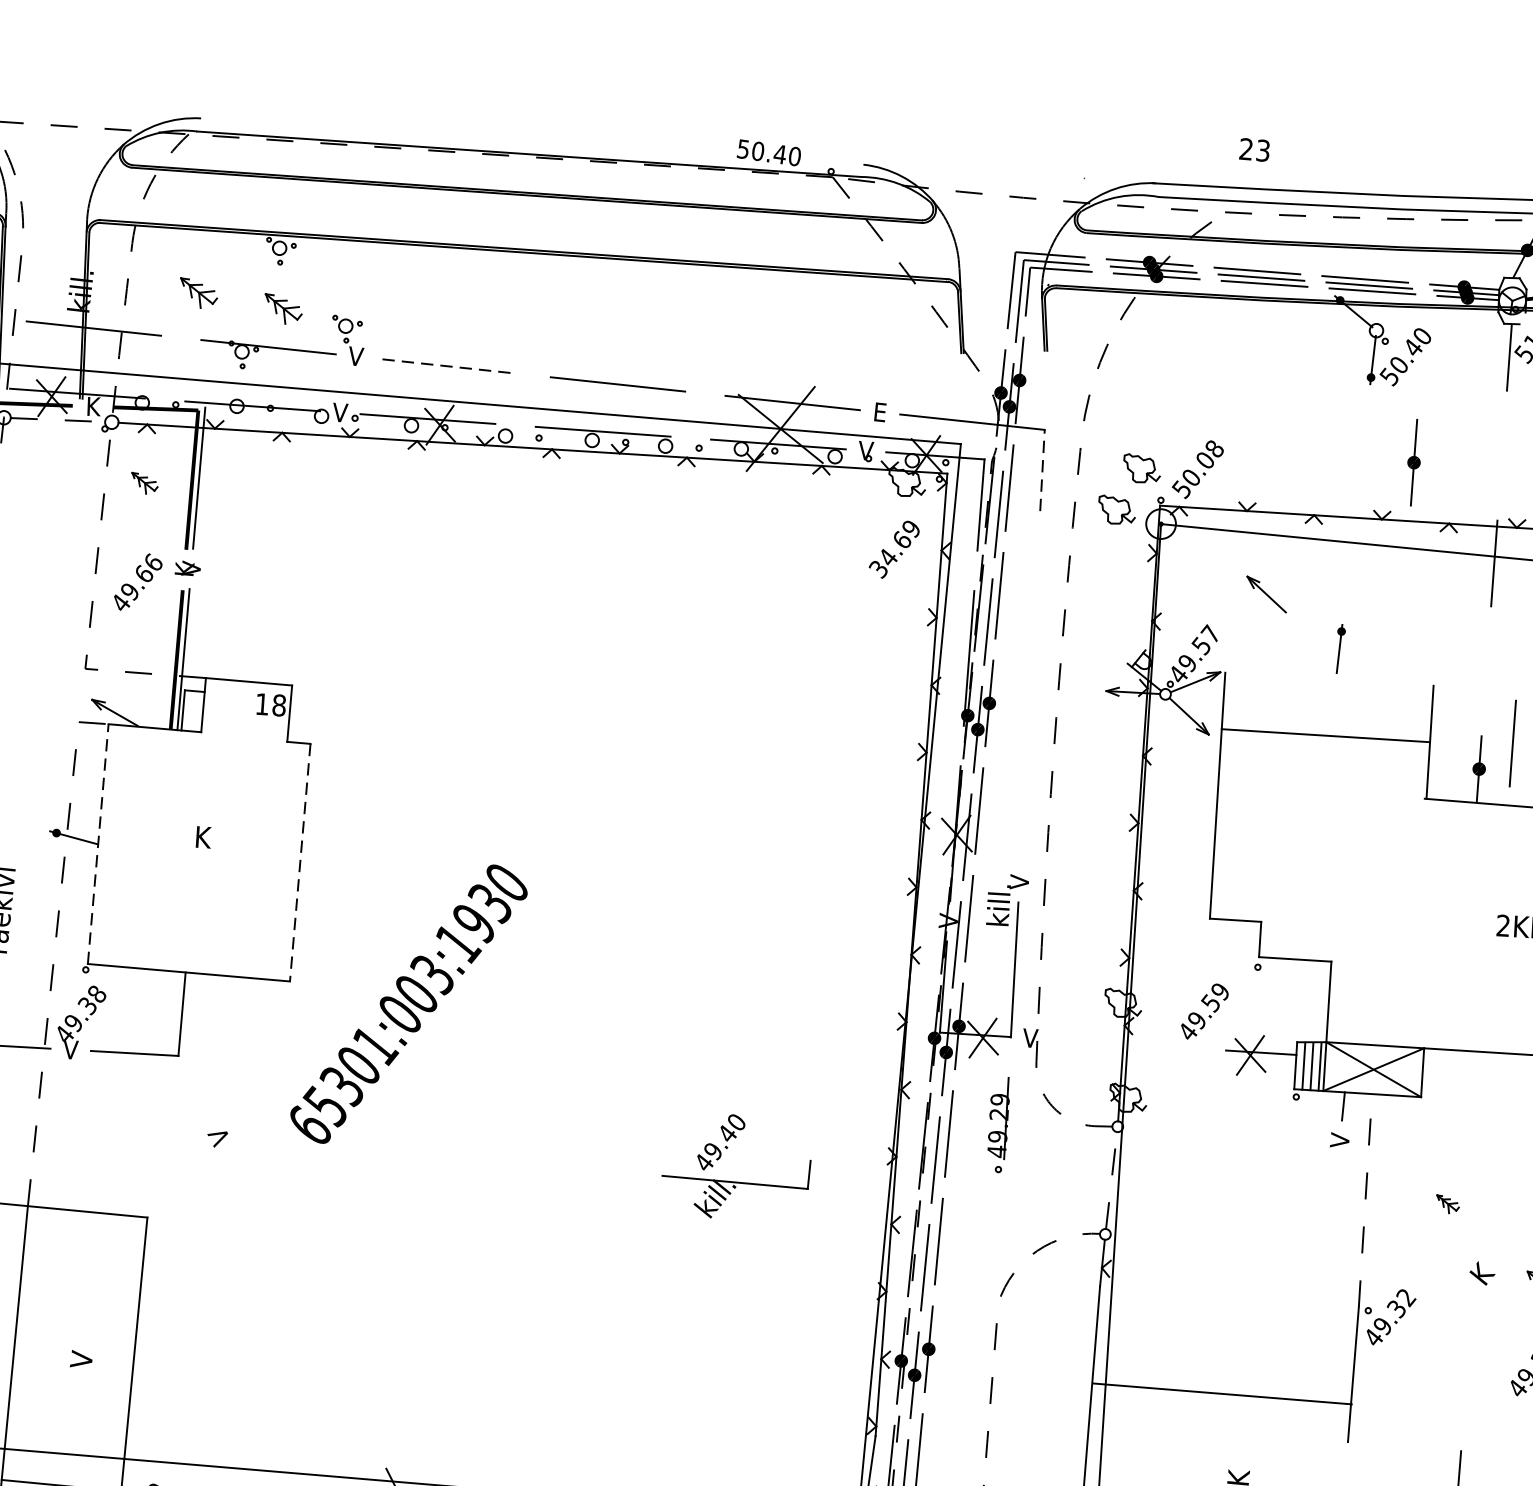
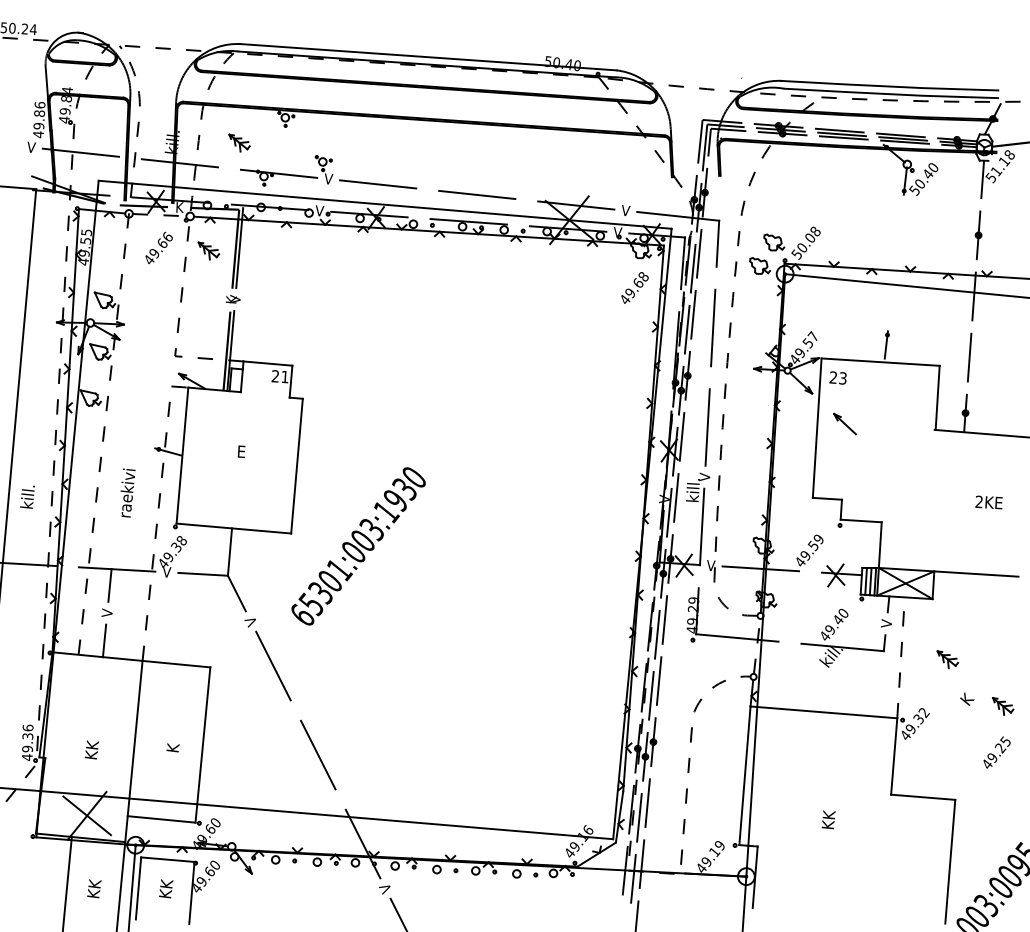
line: (530, 140) -> (427, 56), added
text: (1253, 149) -> (837, 377), moved
part: (283, 307) -> (287, 151), removed
line: (442, 365) -> (377, 184), dashed -> solid
text: (881, 411) -> (626, 210), E -> V
part: (1413, 462) -> (978, 235), moved
line: (1041, 470) -> (717, 243), dashed -> solid
part: (144, 482) -> (208, 250), size x1.43
text: (893, 549) -> (633, 288), 34.69 -> 49.68
text: (137, 581) -> (158, 247), moved
part: (1265, 593) -> (844, 423), moved
line: (1034, 618) -> (713, 327), added
text: (269, 704) -> (279, 376), 18 -> 21
line: (1325, 734) -> (880, 361), moved
line: (1512, 743) -> (969, 357), moved
line: (1024, 794) -> (707, 427), added
text: (204, 836) -> (242, 451), K -> E
line: (98, 843) -> (182, 455), dashed -> solid
line: (301, 863) -> (297, 466), dashed -> solid
line: (1117, 1043) -> (760, 568), added
line: (193, 1087) -> (236, 593), added
line: (1077, 1164) -> (737, 637), added
part: (736, 1180) -> (843, 646), moved
part: (1447, 1203) -> (947, 659), size x1.67
line: (258, 1214) -> (273, 665), added
text: (80, 1358) -> (172, 747), V -> K
line: (338, 1371) -> (318, 754), added
line: (1221, 1394) -> (823, 712), moved
line: (1405, 1445) -> (923, 796), added

